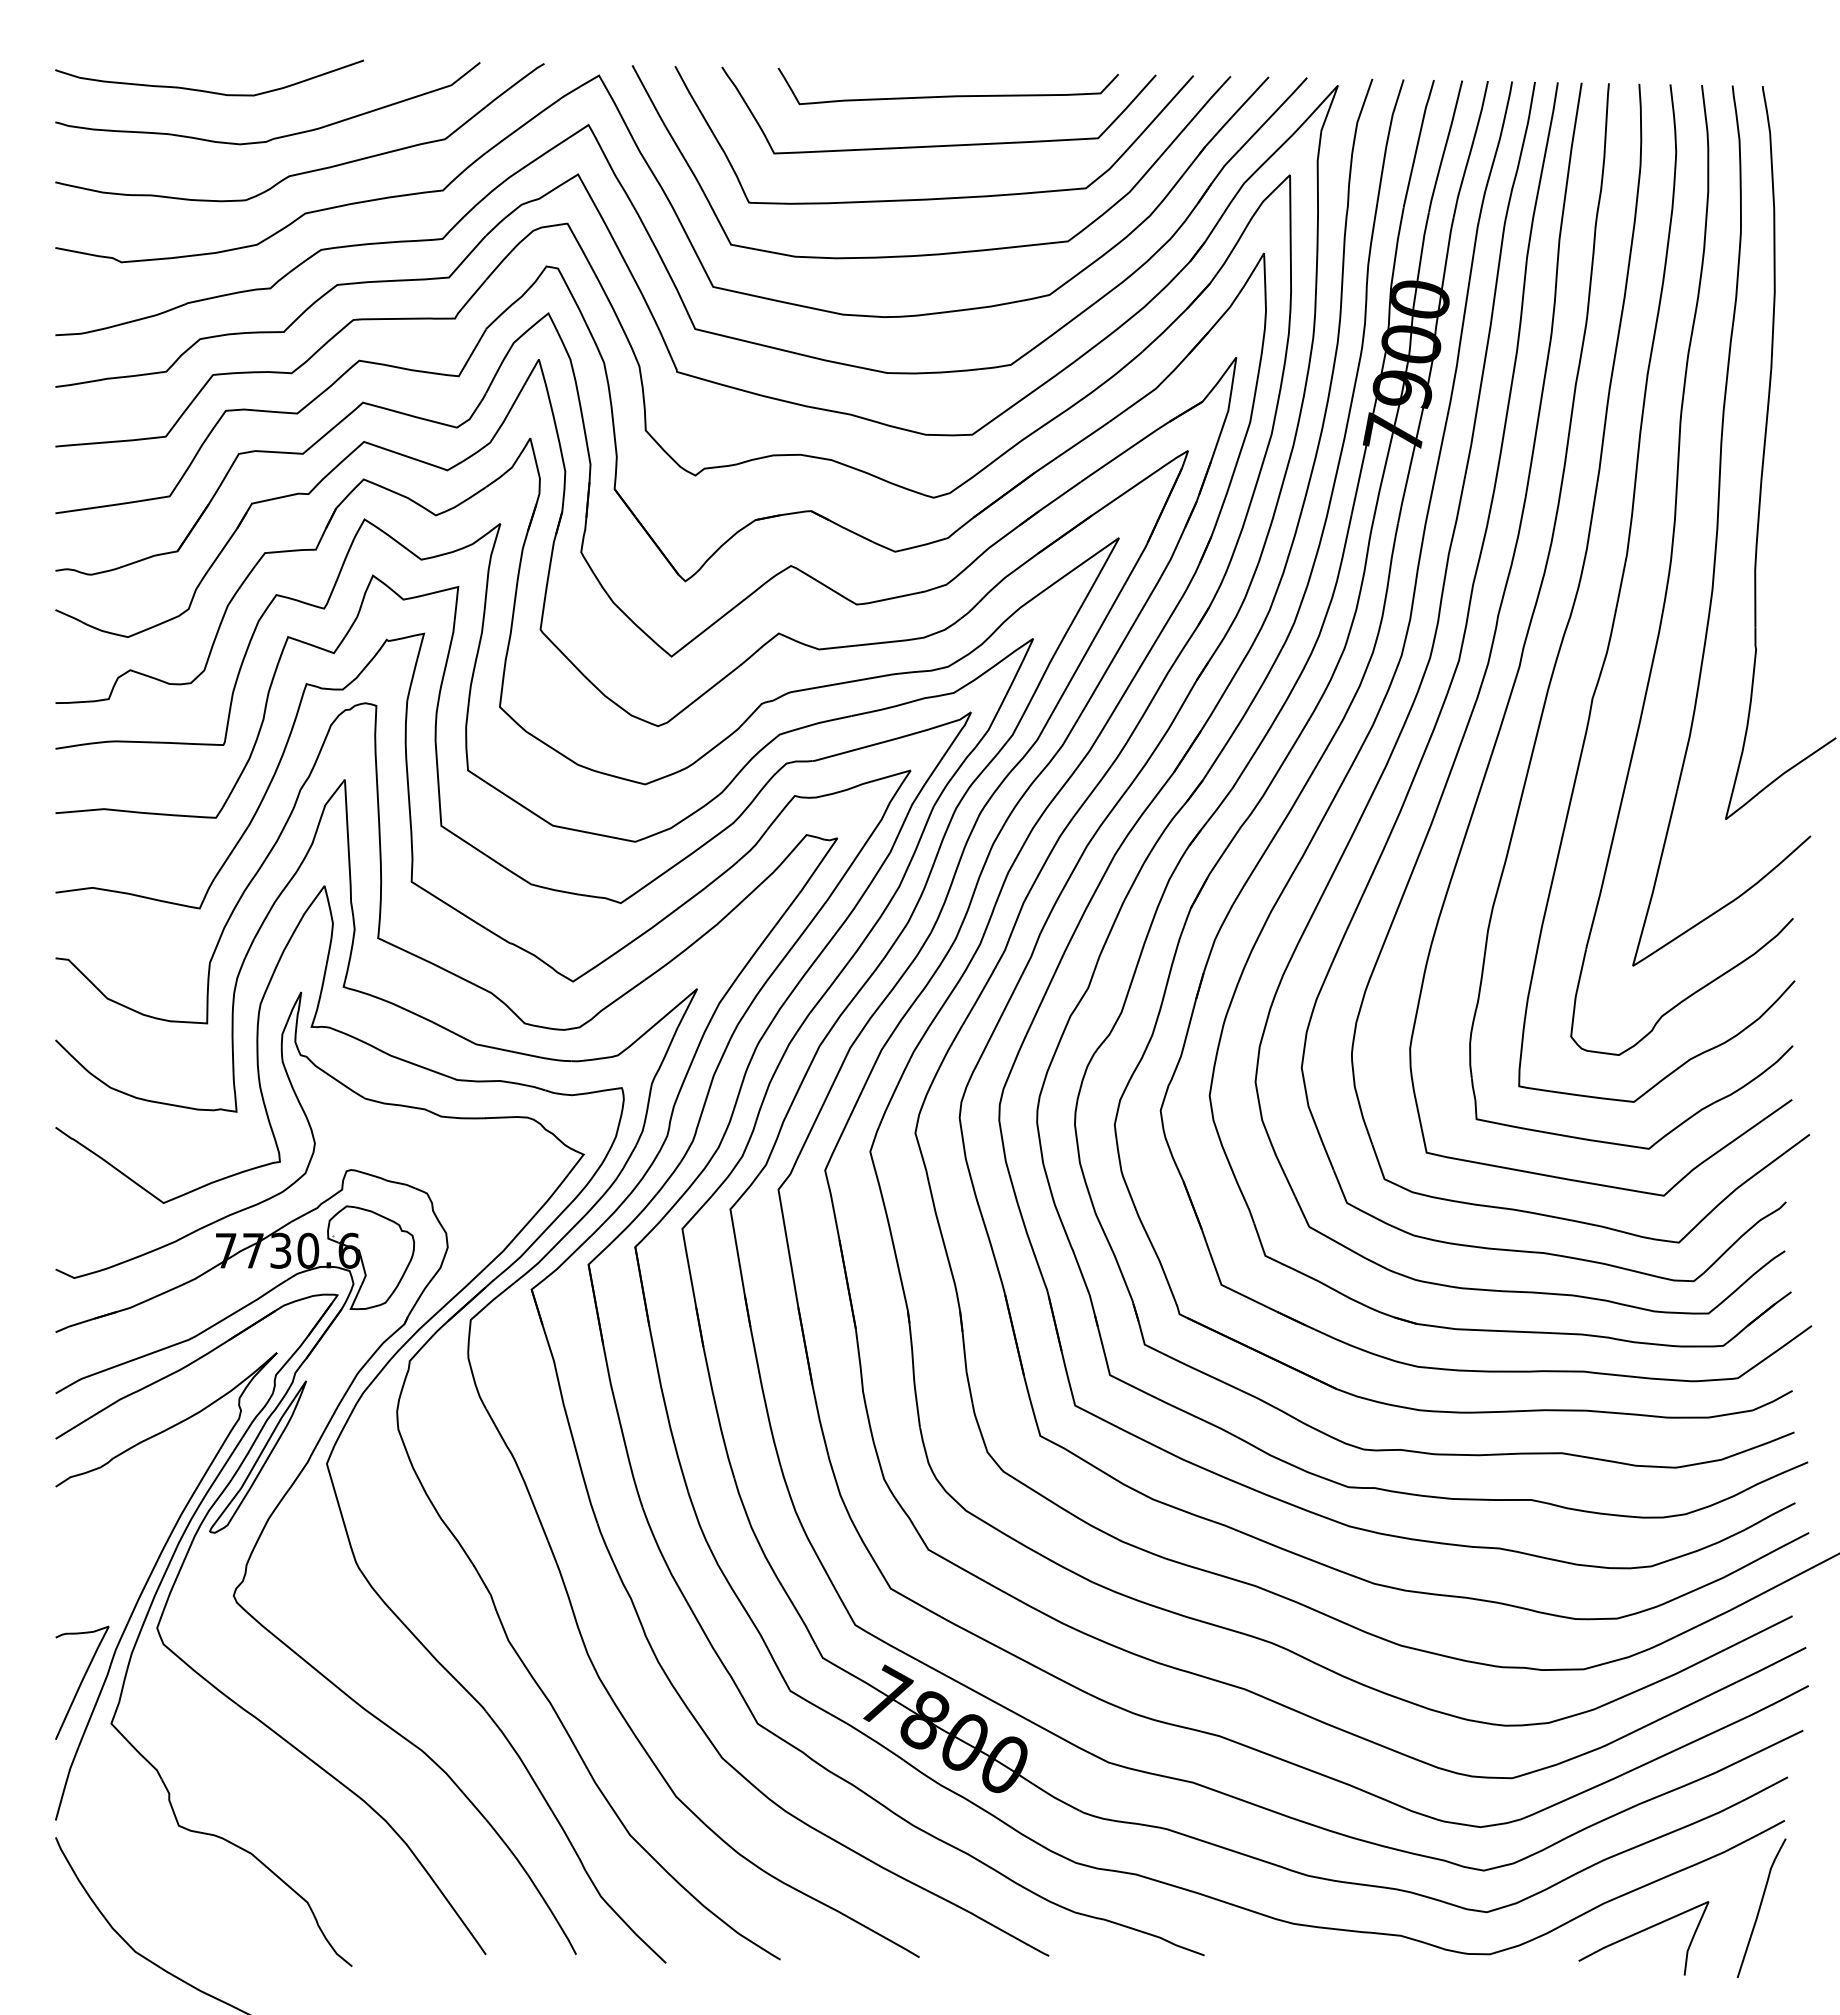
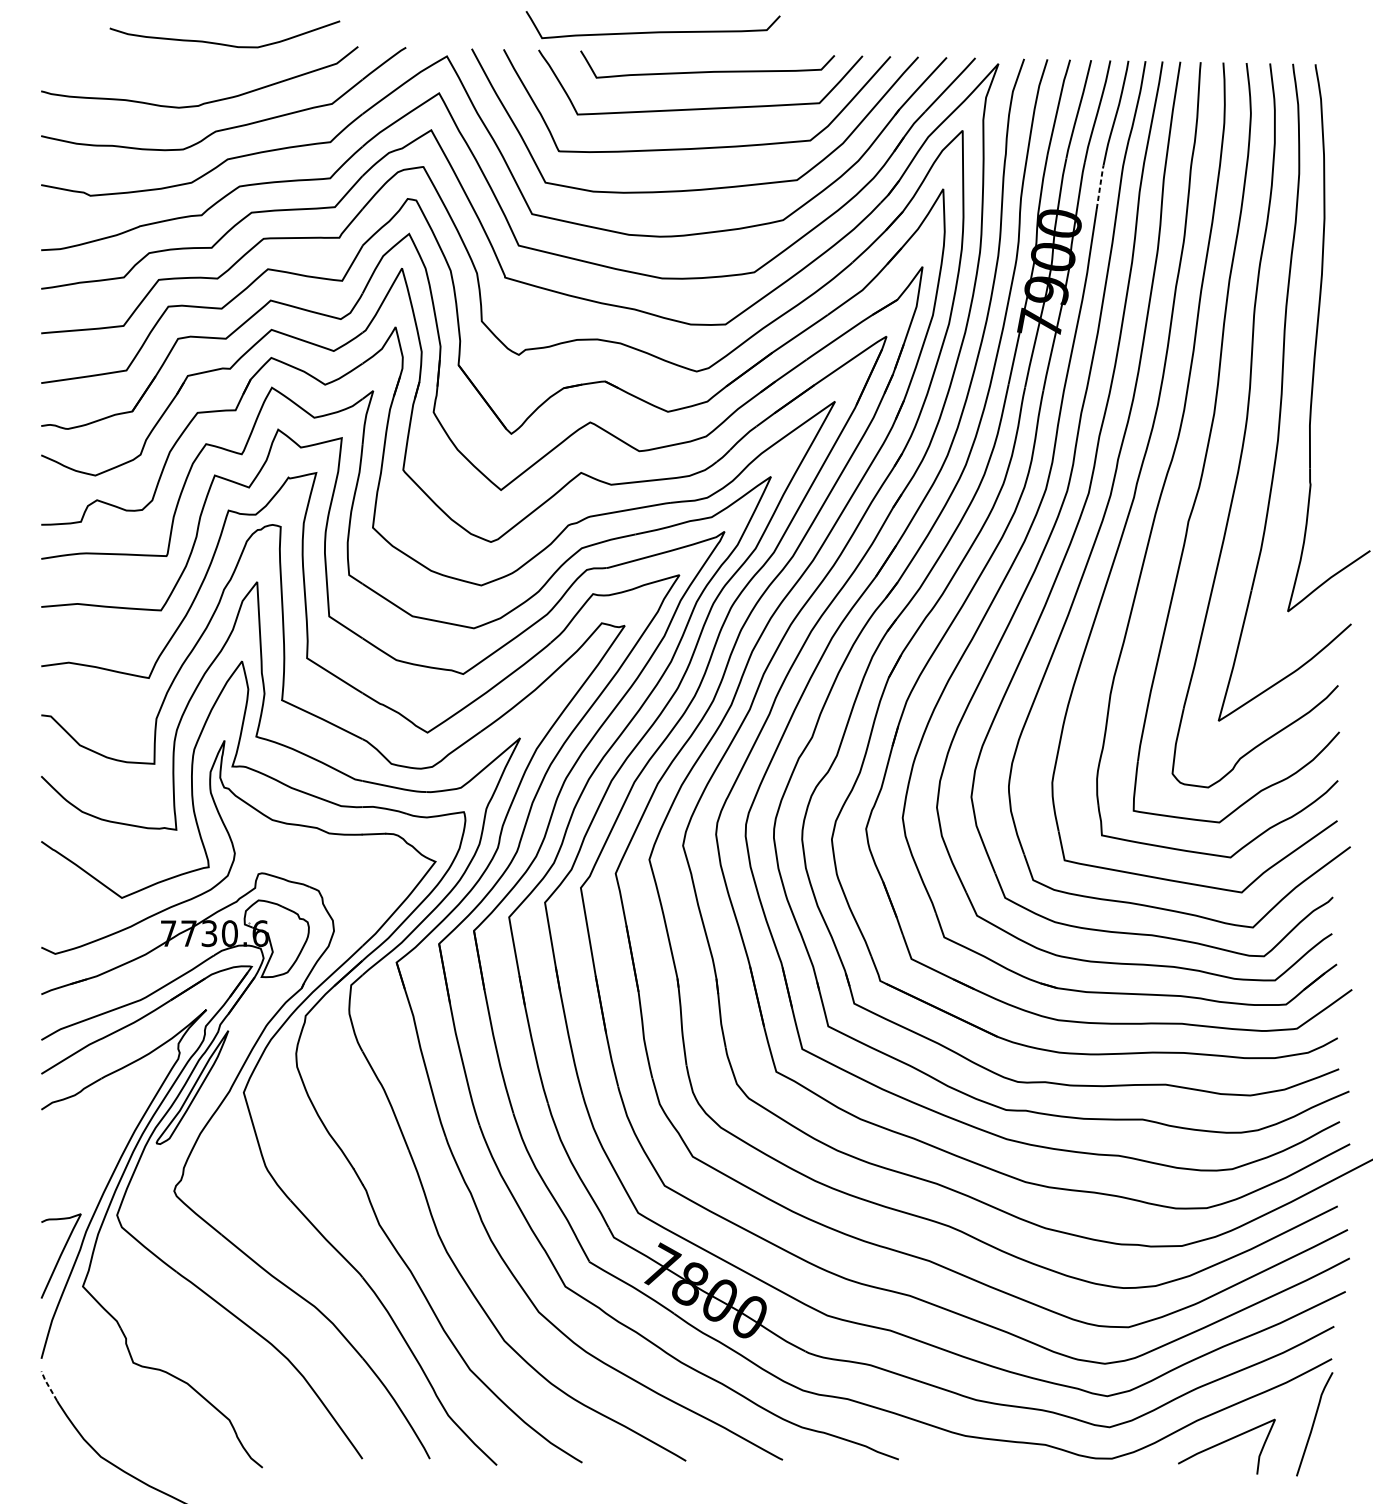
curve: (874, 42) -> (652, 31), added
curve: (206, 90) -> (222, 43), moved
line: (1474, 249) -> (1100, 186), solid -> dashed
line: (65, 1856) -> (48, 1385), solid -> dashed

